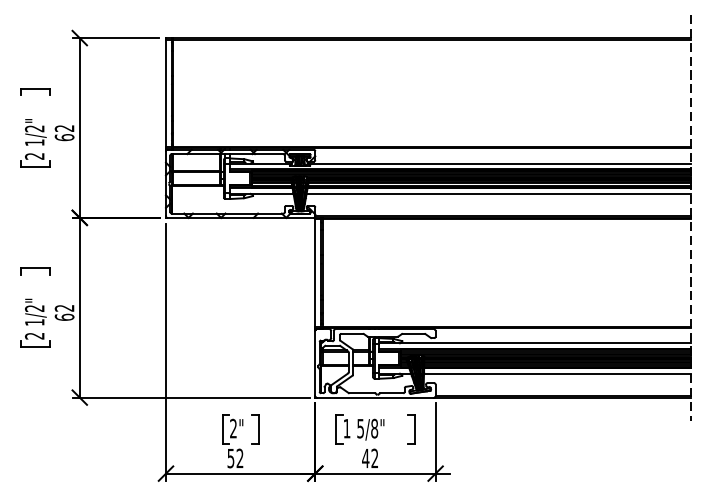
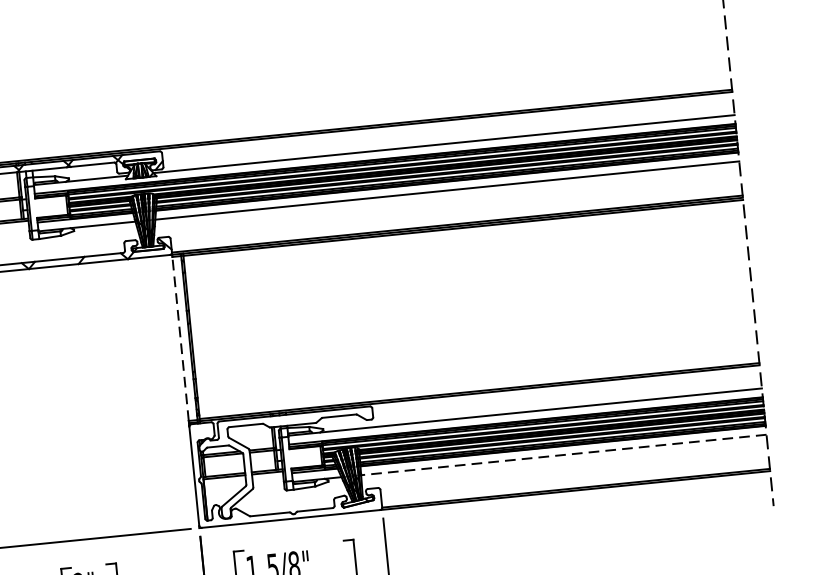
line: (315, 273) -> (180, 339), solid -> dashed
line: (556, 373) -> (562, 454), solid -> dashed

